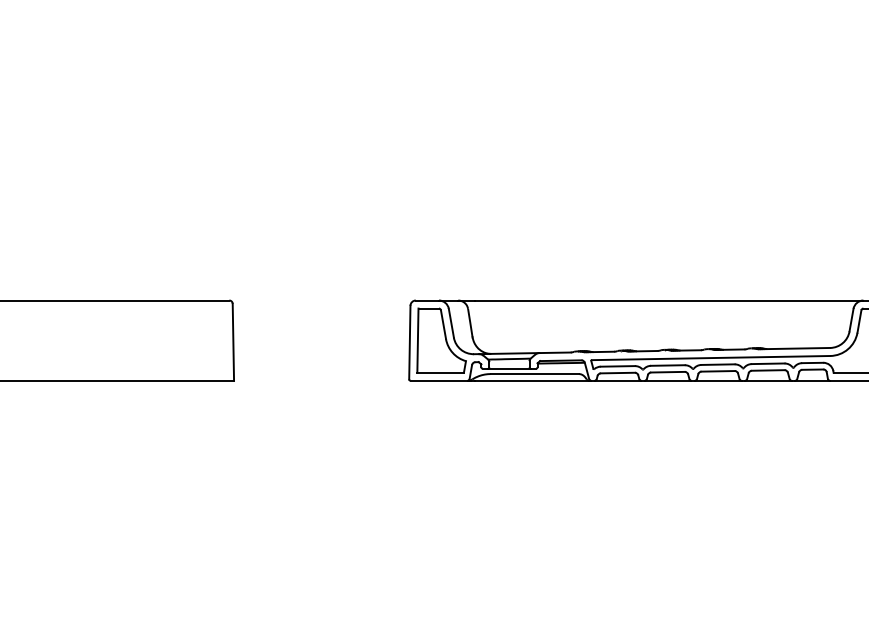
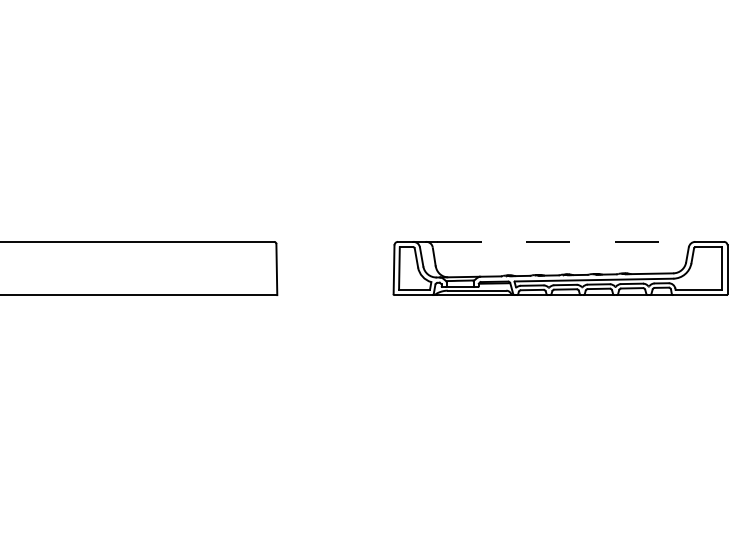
line: (669, 299) -> (566, 241), solid -> dashed

